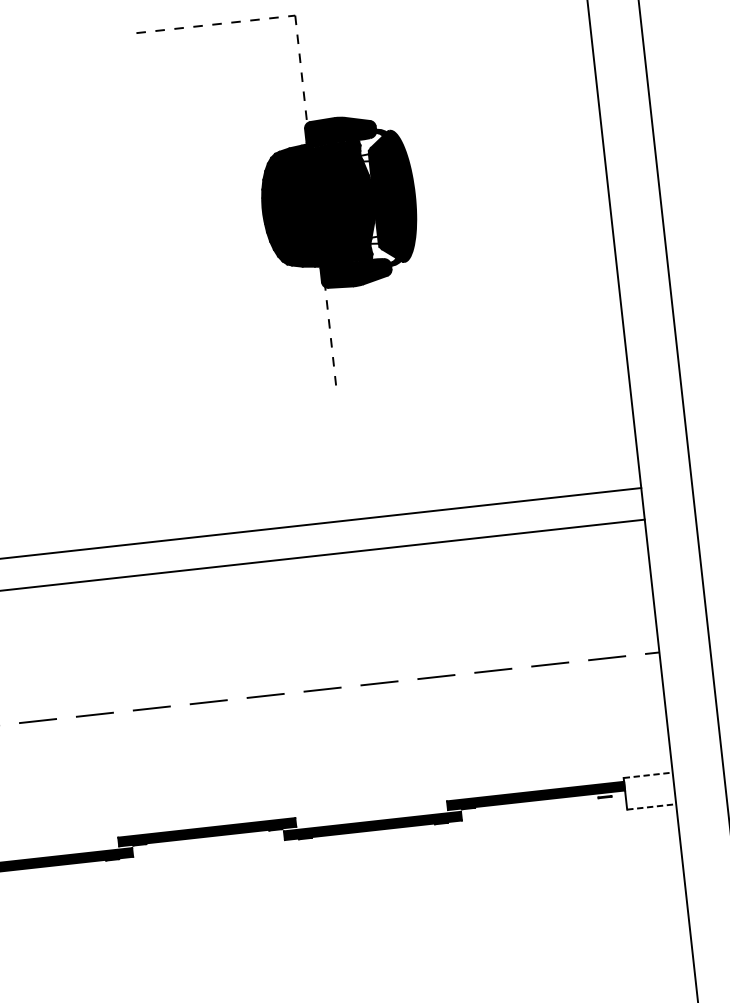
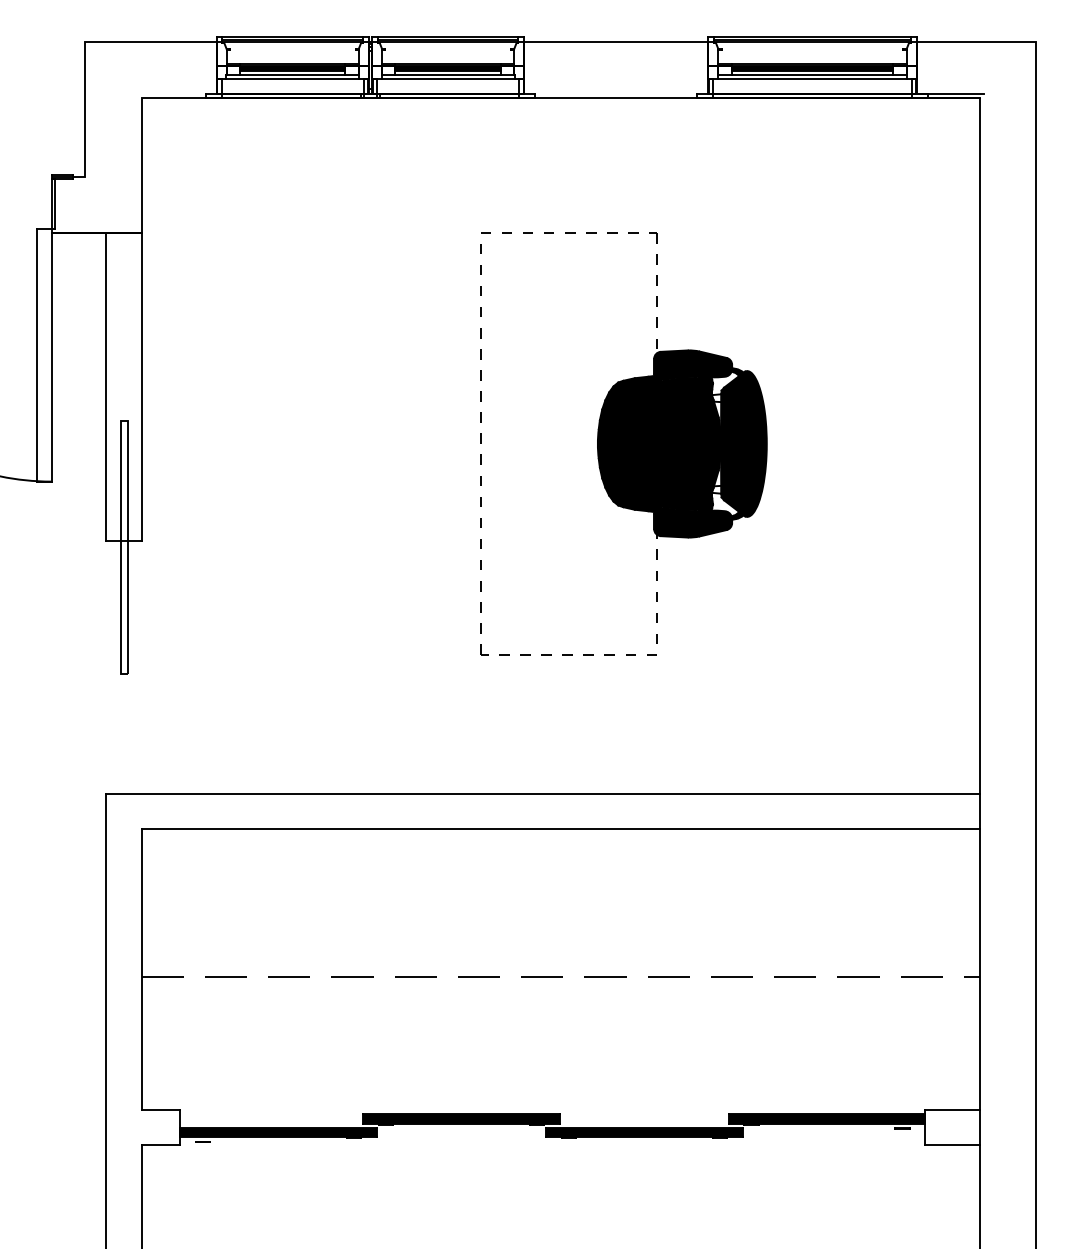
part: (159, 232) -> (481, 454), added
line: (649, 775) -> (953, 1110), dashed -> solid
line: (652, 807) -> (953, 1145), dashed -> solid

